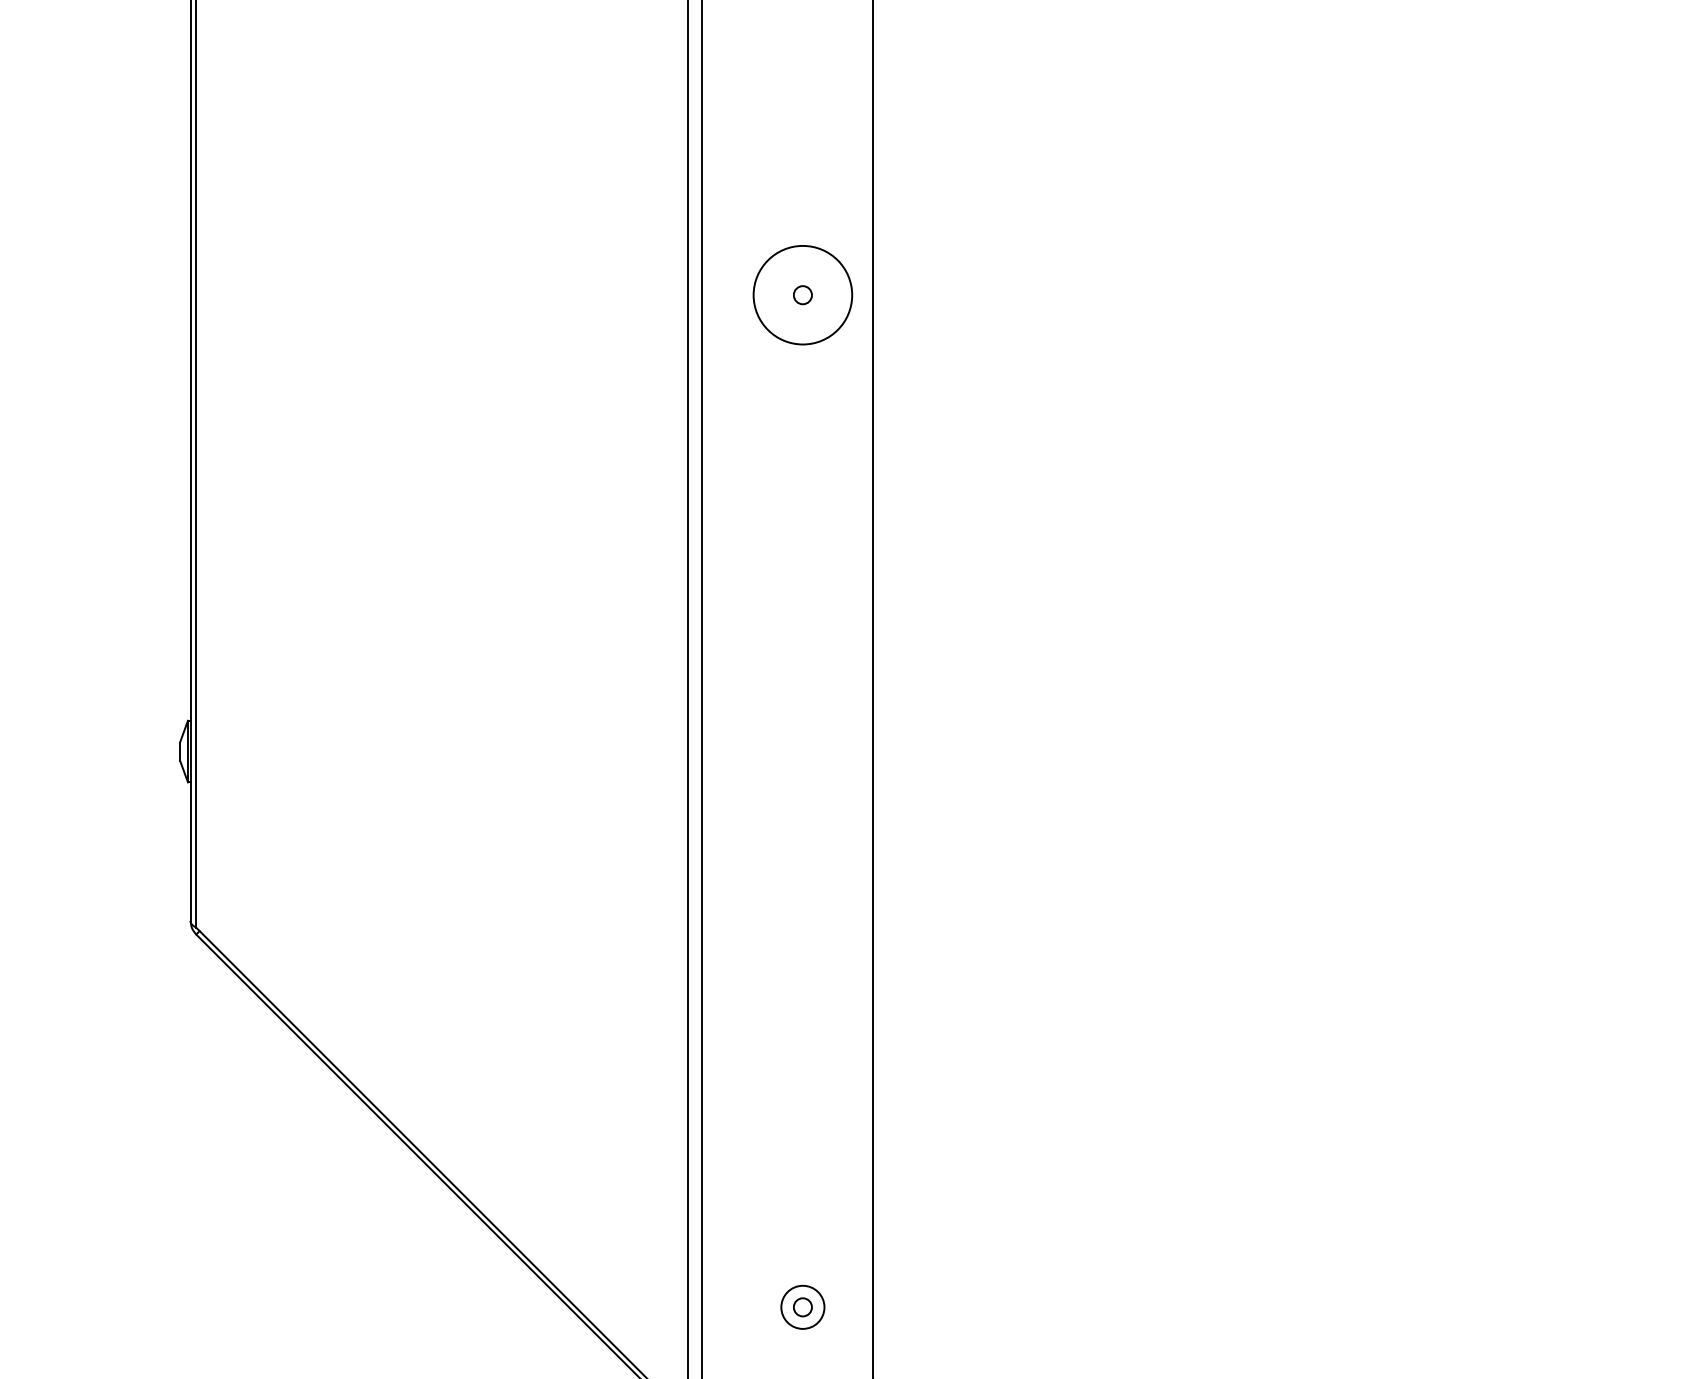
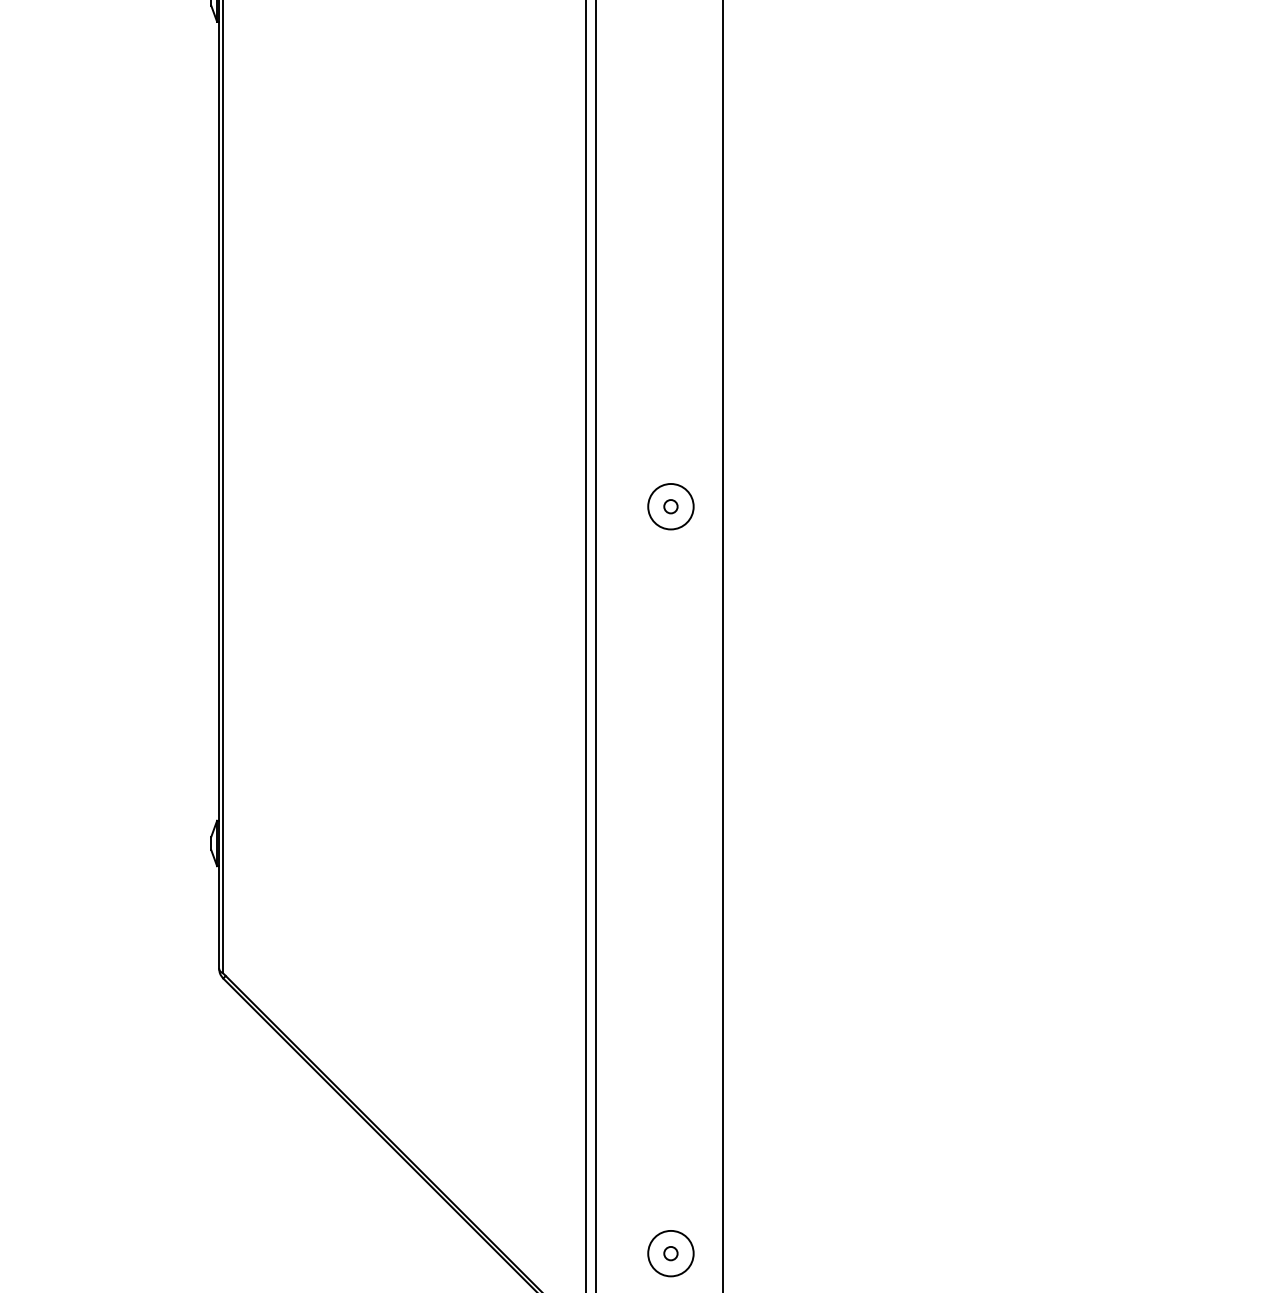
circle: (802, 294) -> (670, 506), size x0.62
circle: (802, 1307) -> (670, 1253), size x1.43

